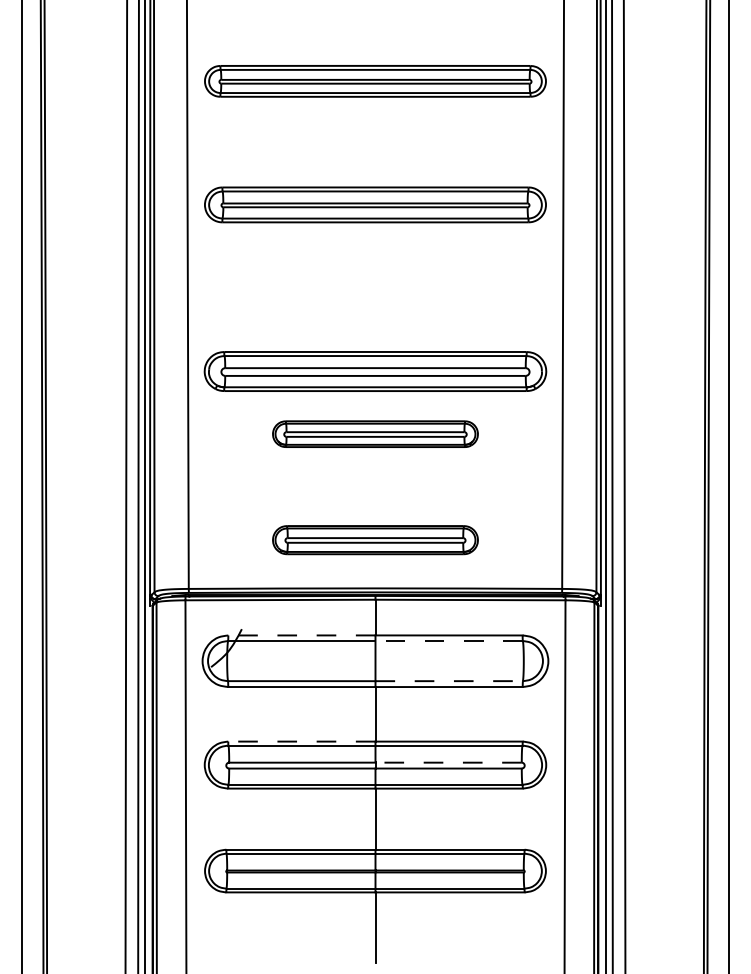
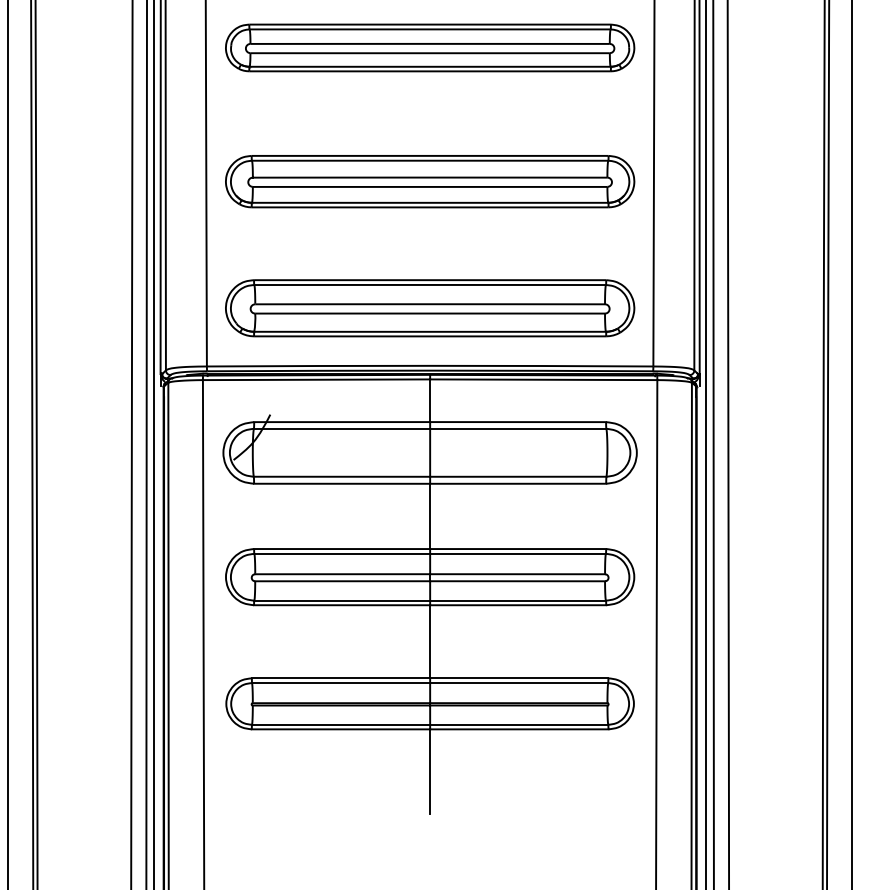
part: (375, 371) -> (430, 47), moved
part: (375, 433) -> (430, 180), size x1.67
part: (375, 539) -> (430, 307), size x1.67
line: (301, 635) -> (341, 422), dashed -> solid
line: (449, 641) -> (518, 429), dashed -> solid
line: (449, 681) -> (518, 477), dashed -> solid
line: (301, 741) -> (341, 548), dashed -> solid
line: (448, 762) -> (517, 574), dashed -> solid

